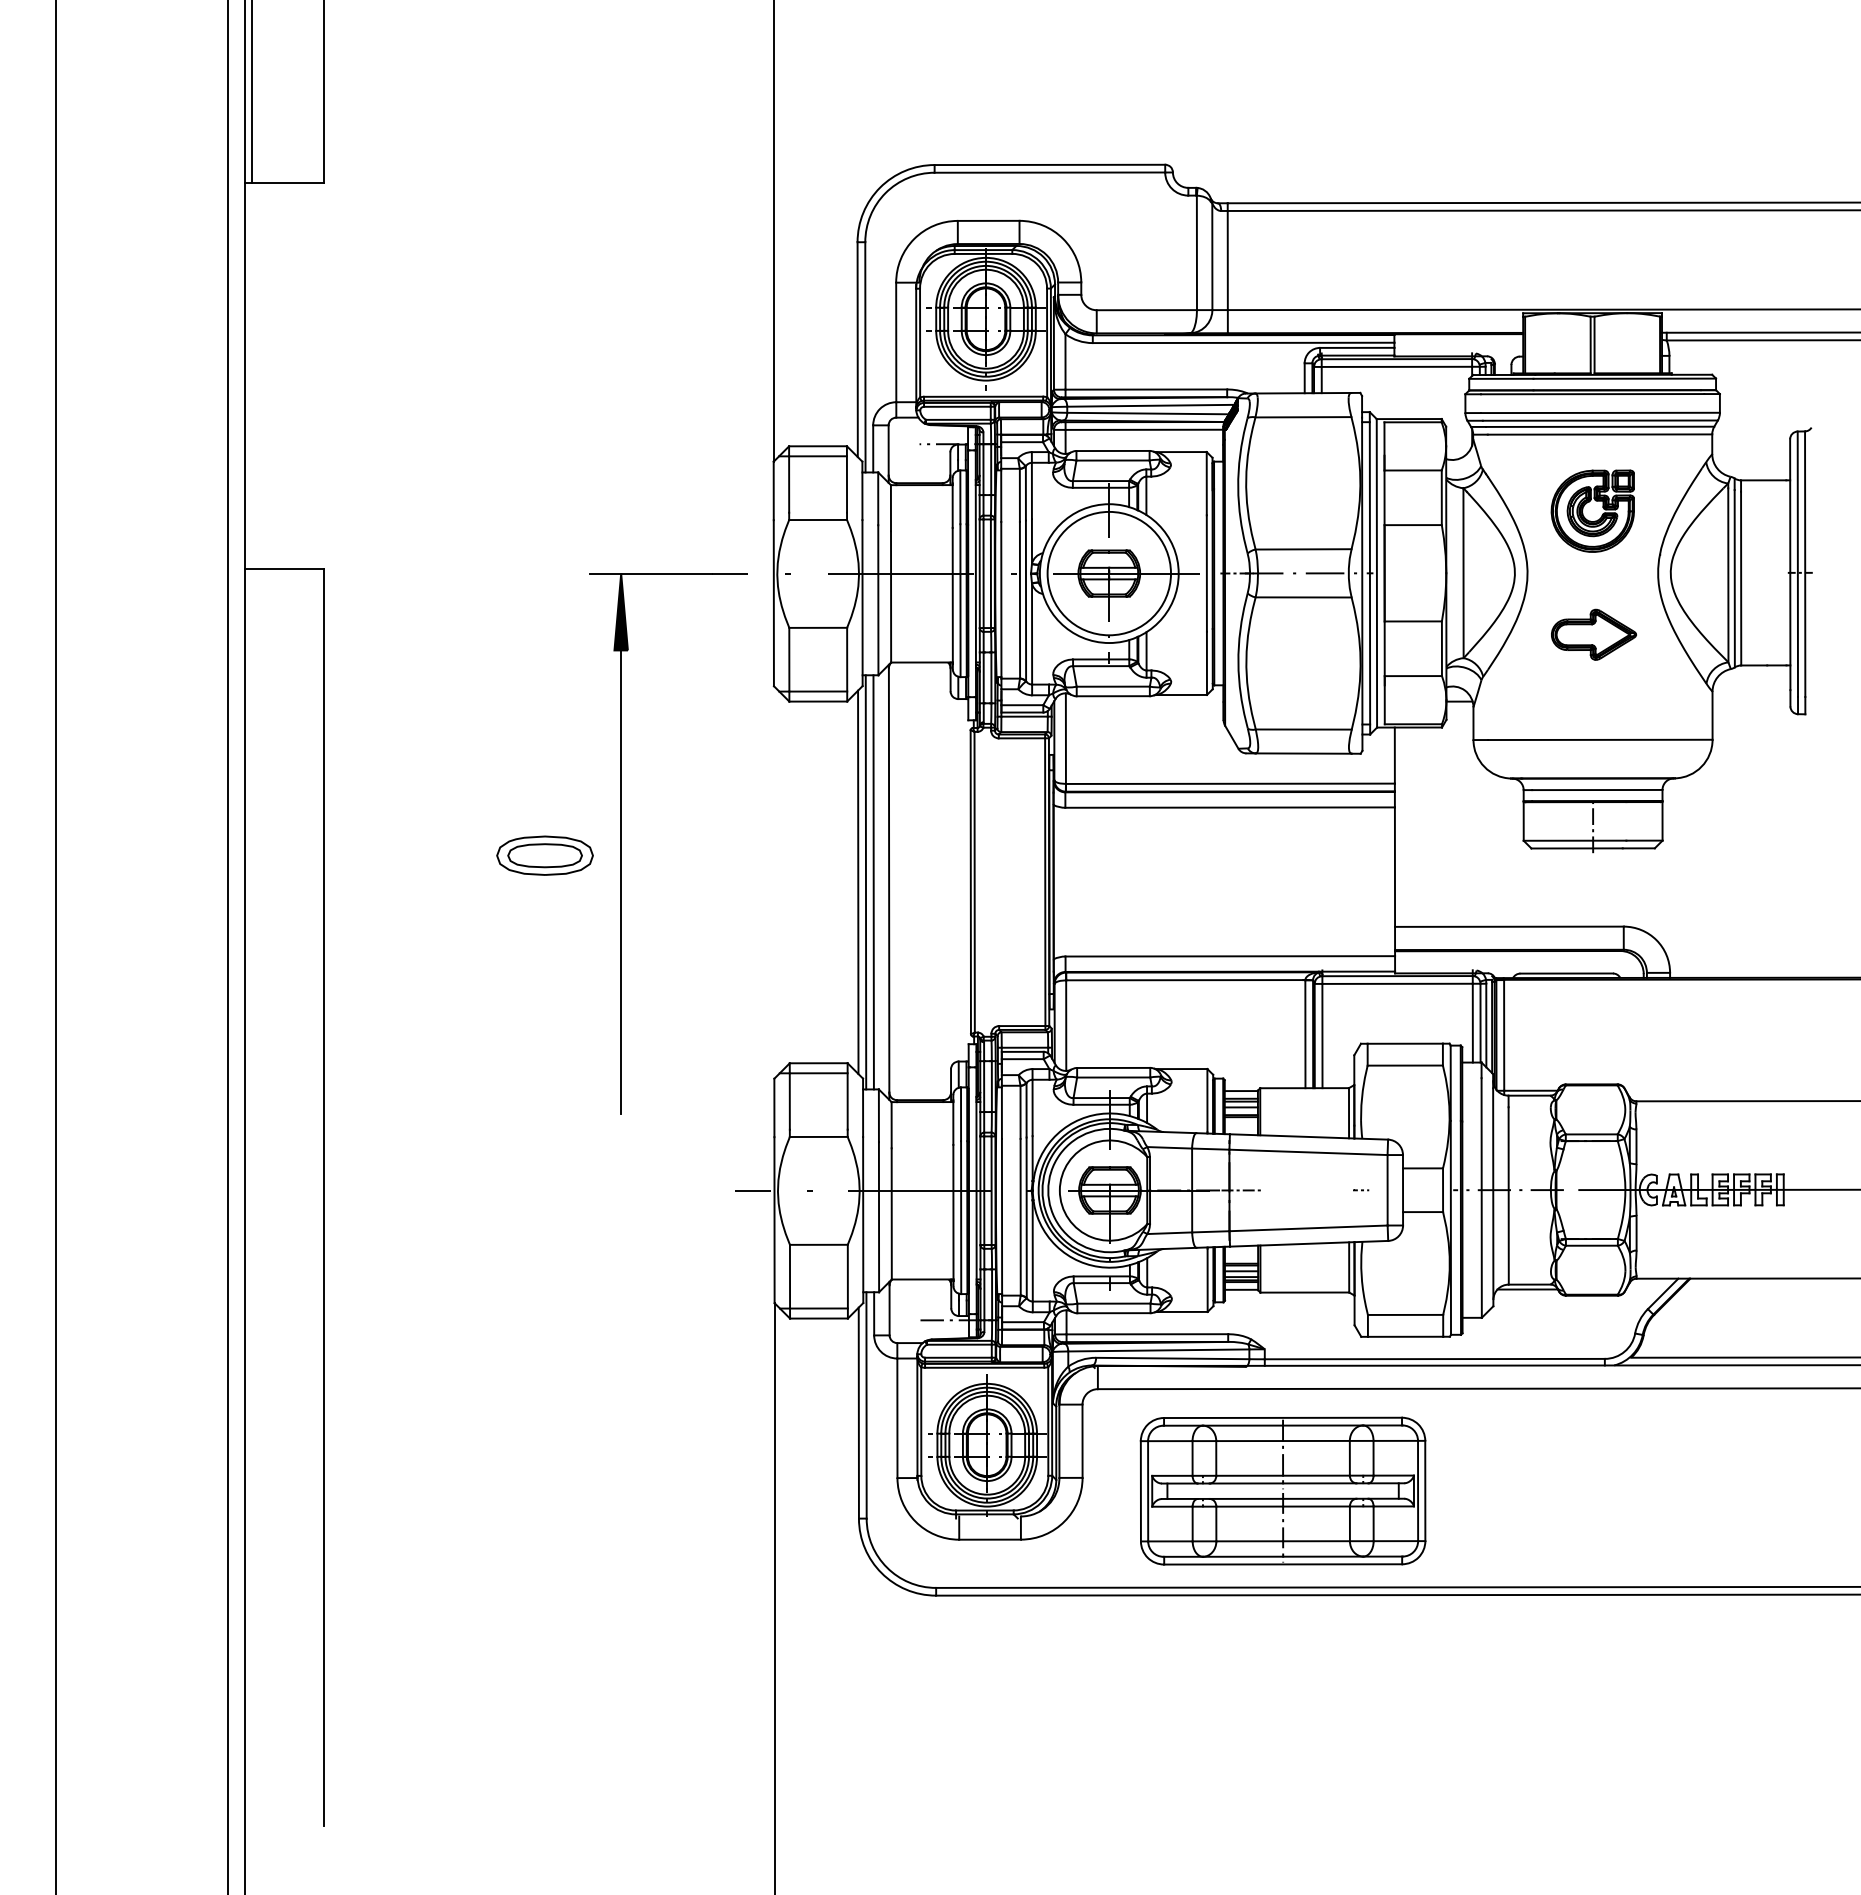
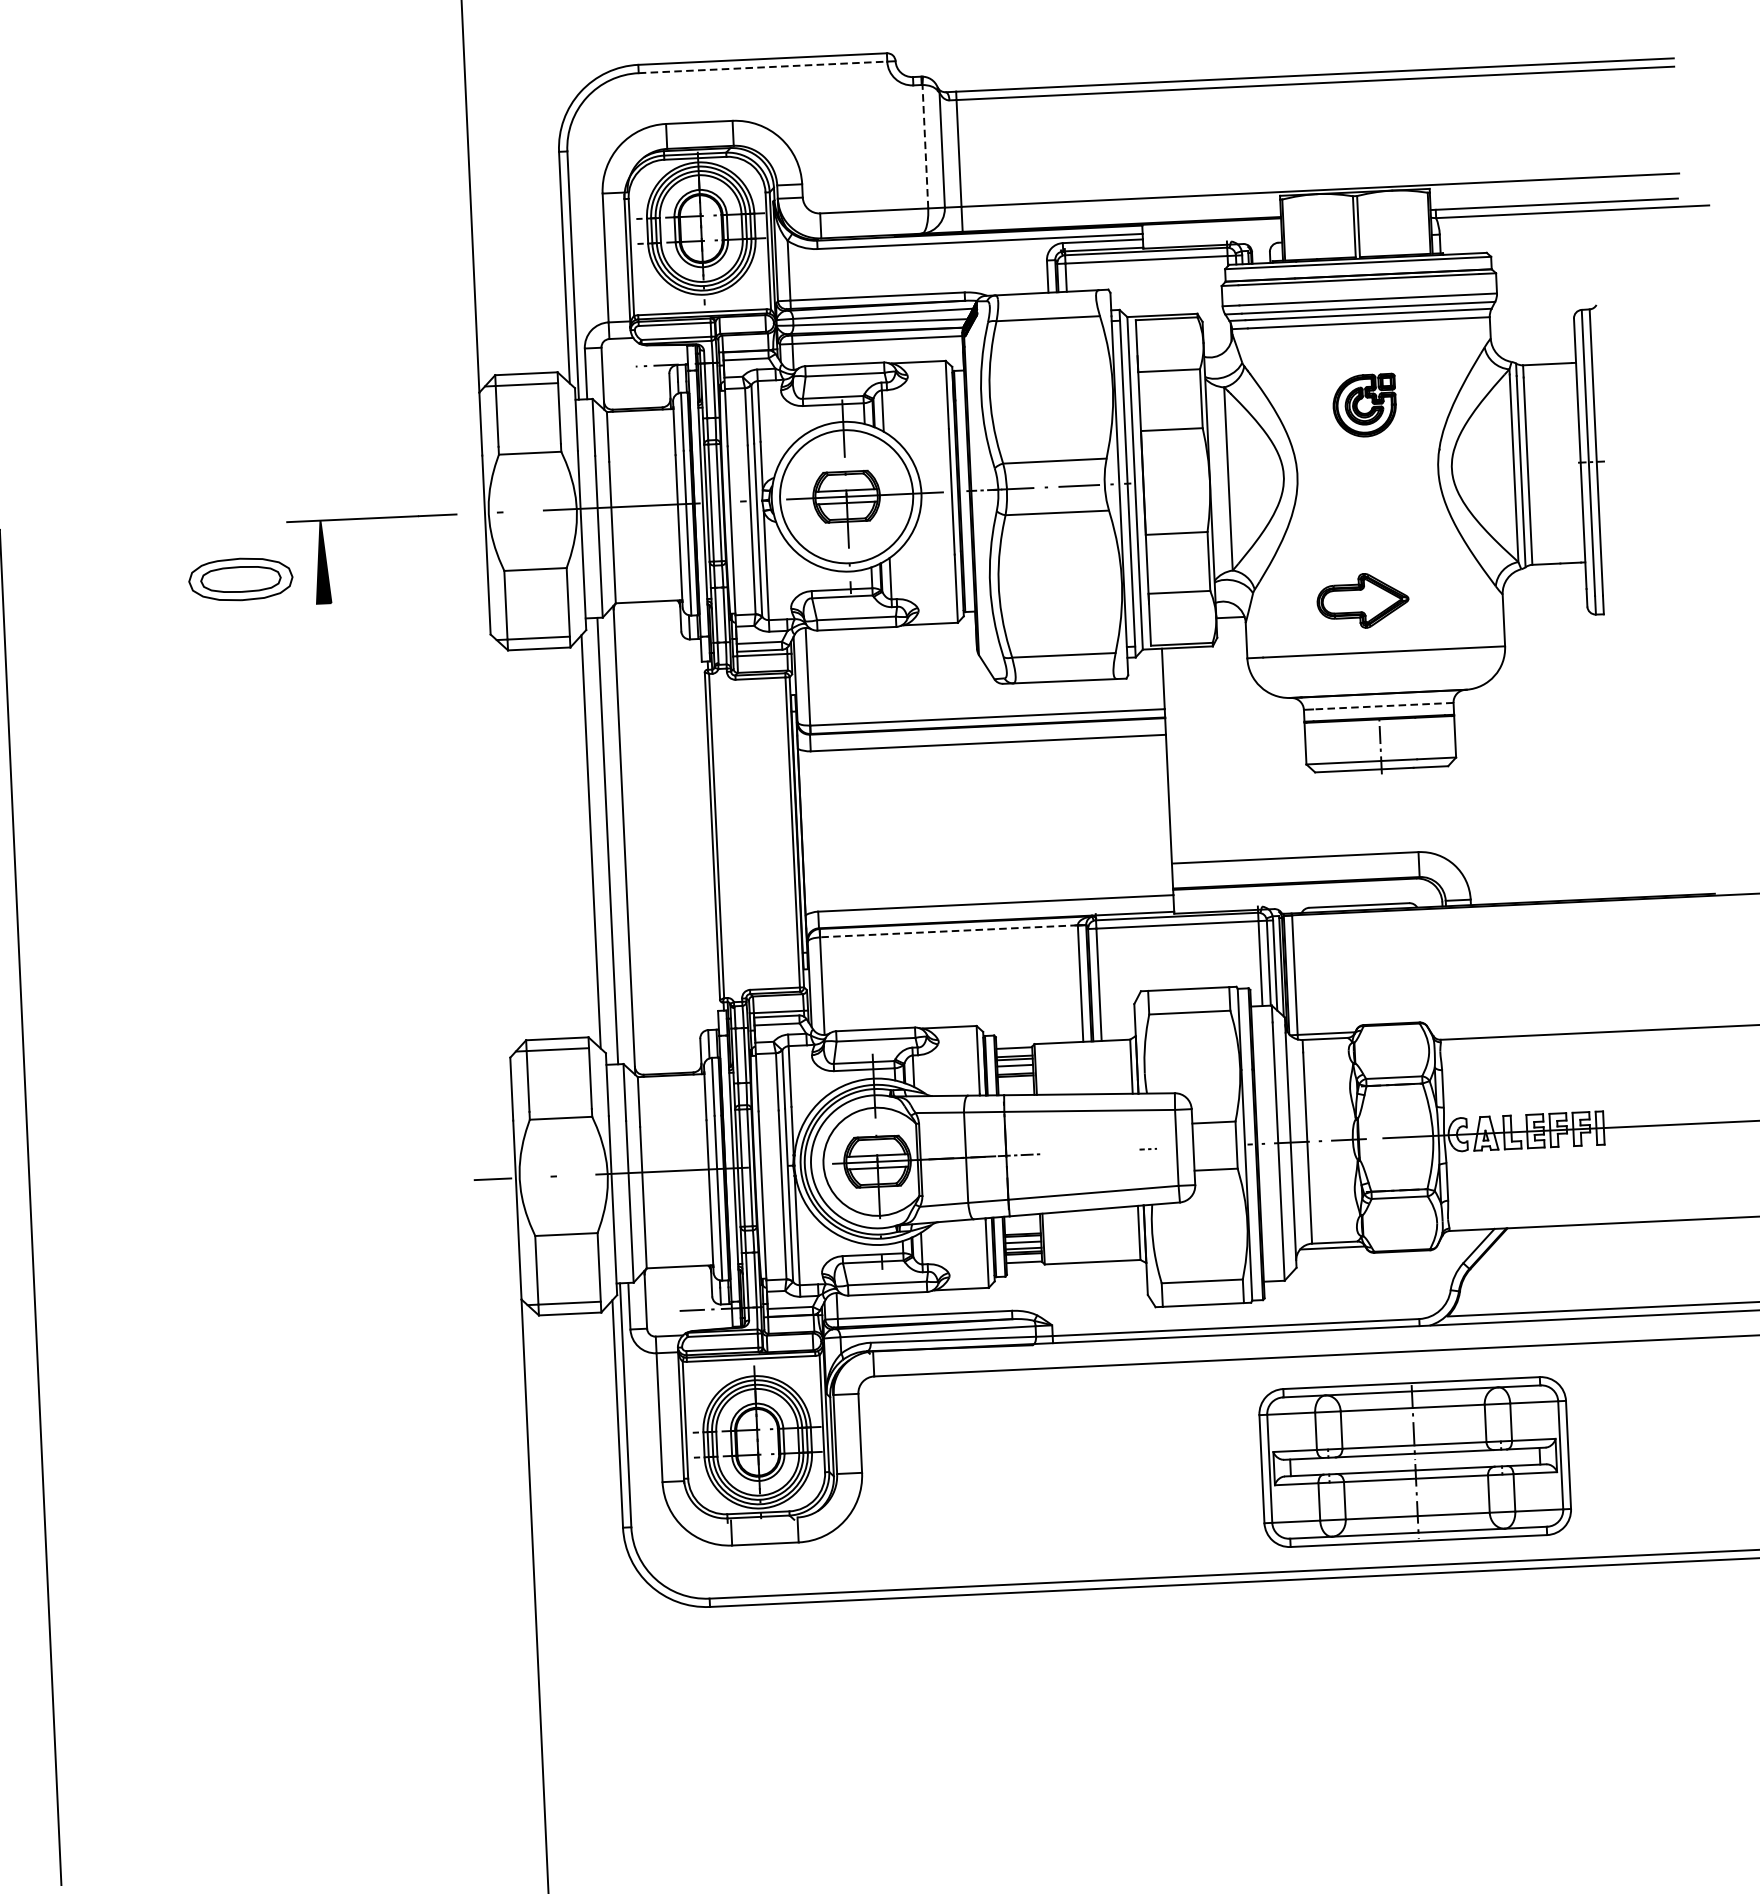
line: (1050, 172) -> (763, 67), solid -> dashed
line: (1196, 252) -> (924, 146), solid -> dashed
part: (1592, 510) -> (1364, 405), size x0.7
part: (1593, 634) -> (1362, 600), moved
line: (1596, 790) -> (1382, 706), solid -> dashed
part: (544, 855) -> (240, 579), moved
line: (621, 881) -> (335, 852), removed
line: (865, 882) -> (598, 841), removed
line: (1185, 980) -> (948, 931), solid -> dashed
part: (1282, 1490) -> (1414, 1461), moved

